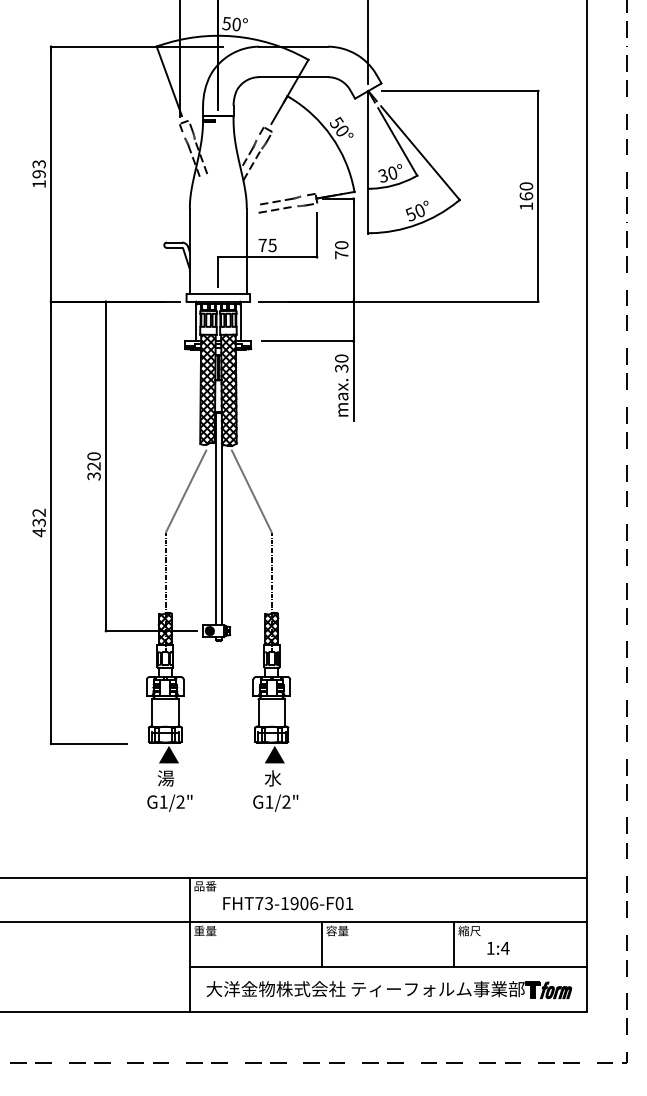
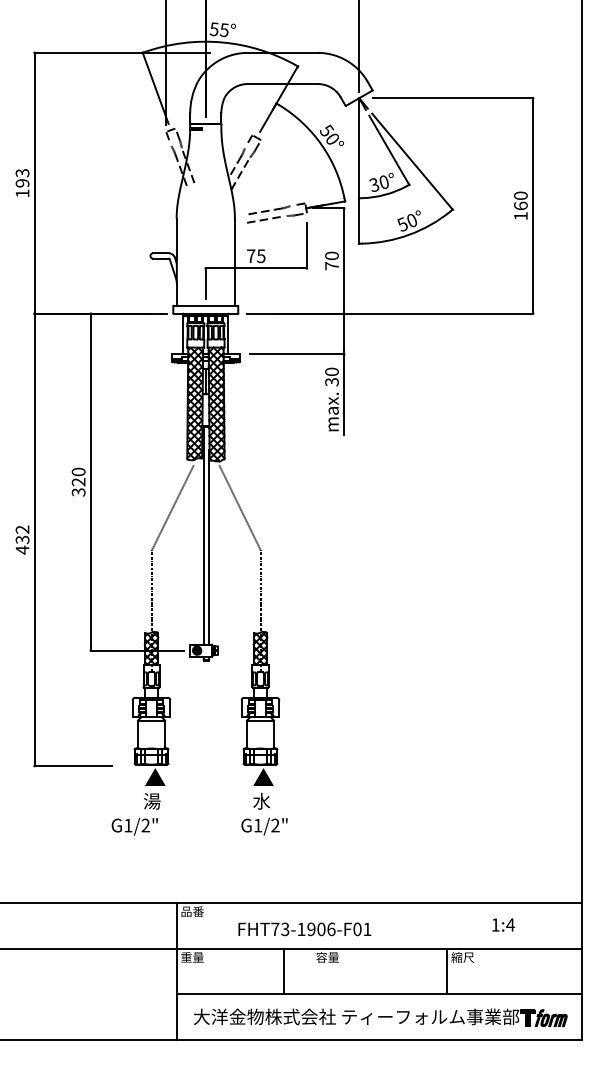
text: (236, 23) -> (224, 29), 50° -> 55°
text: (169, 802) -> (134, 825), moved
text: (288, 903) -> (305, 929), moved
line: (322, 944) -> (284, 971), moved
text: (498, 948) -> (503, 925), moved

